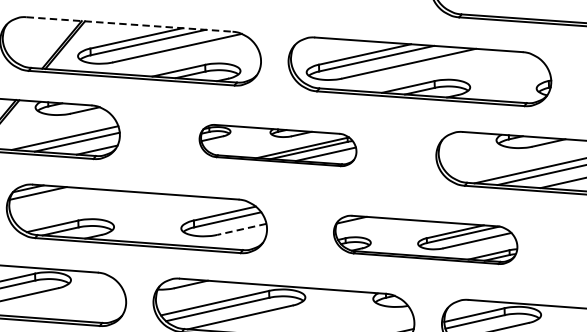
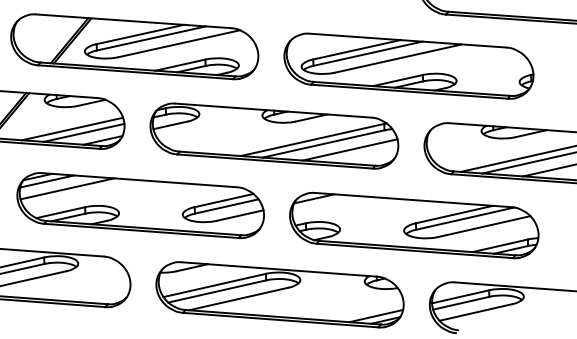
line: (129, 24) -> (133, 21), dashed -> solid
part: (278, 144) -> (274, 135), size x1.67
line: (59, 200) -> (67, 188), added
line: (242, 229) -> (240, 215), dashed -> solid
part: (425, 239) -> (414, 225), size x1.43

